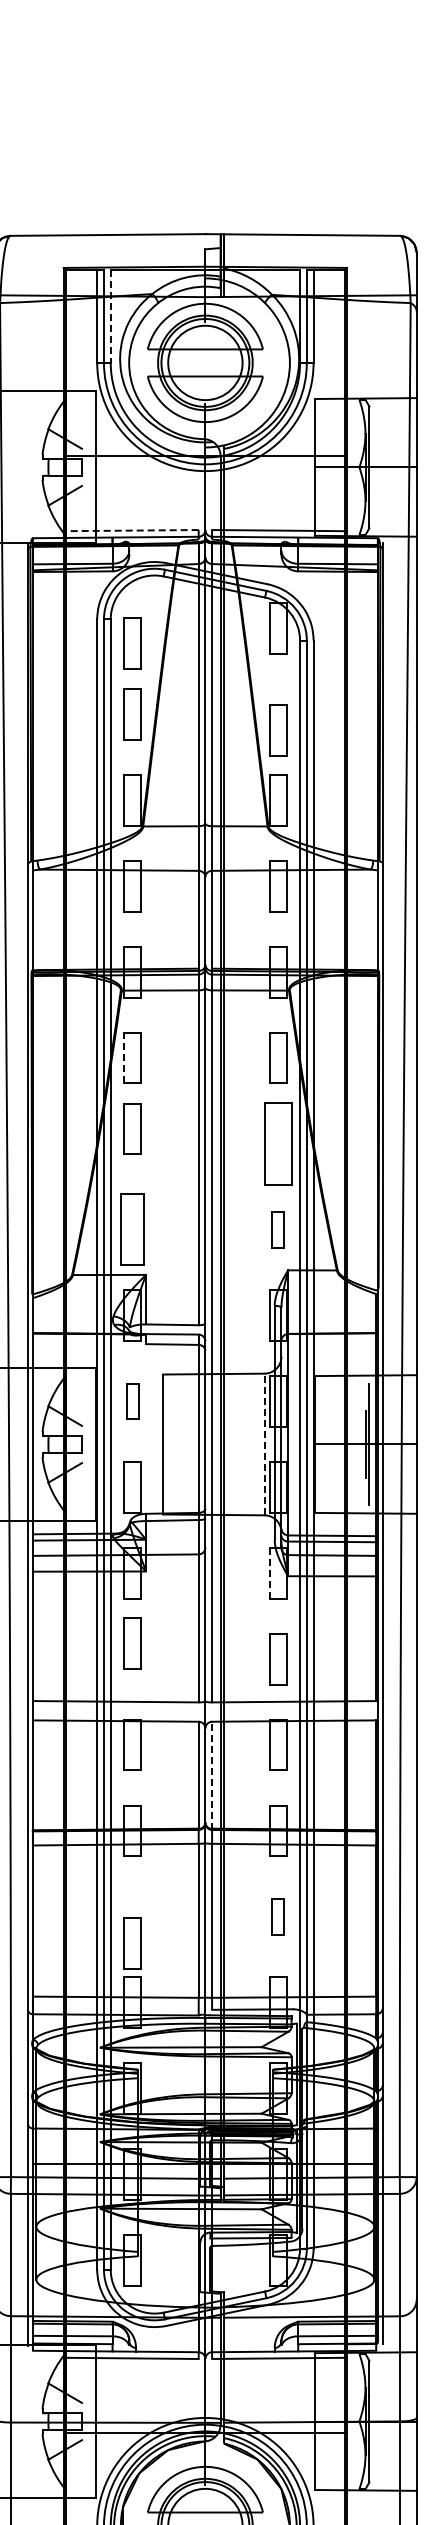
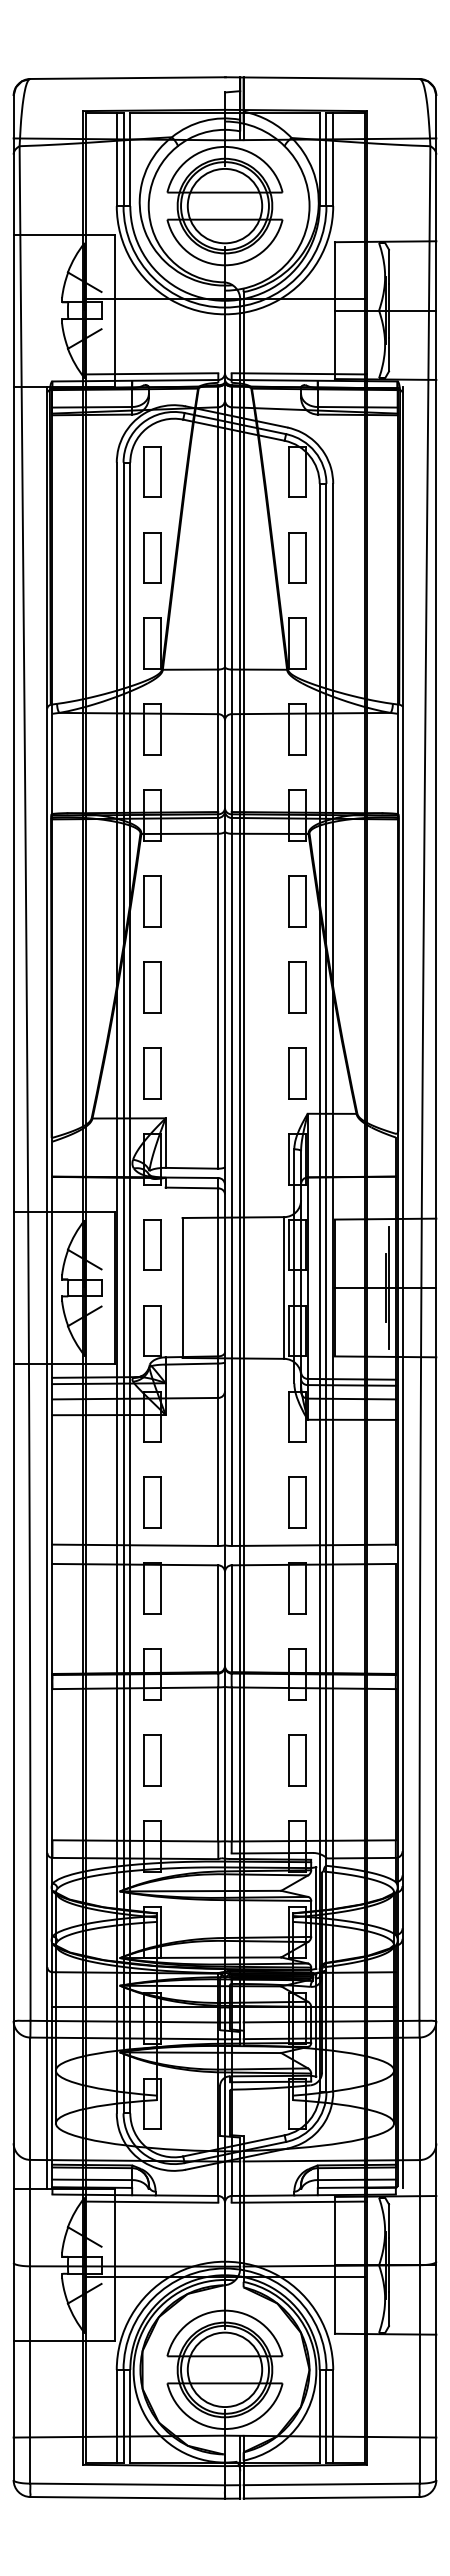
line: (110, 317) -> (130, 160), dashed -> solid
line: (130, 530) -> (150, 373), dashed -> solid
part: (132, 643) -> (152, 471), moved
part: (277, 730) -> (297, 557), moved
line: (123, 1058) -> (143, 901), dashed -> solid
part: (132, 1129) -> (152, 987), moved
part: (277, 1144) -> (297, 987), size x0.62
part: (132, 1230) -> (152, 1073), size x0.71
part: (277, 1230) -> (297, 1073), size x1.43
part: (132, 1401) -> (152, 1244), size x1.43
line: (264, 1445) -> (284, 1288), dashed -> solid
line: (269, 1572) -> (289, 1416), dashed -> solid
part: (132, 1642) -> (152, 1502), moved
line: (211, 1774) -> (231, 1618), dashed -> solid
part: (277, 1916) -> (297, 1760), size x1.43
part: (132, 1943) -> (152, 1760), moved

